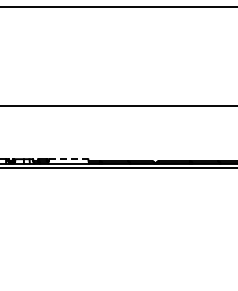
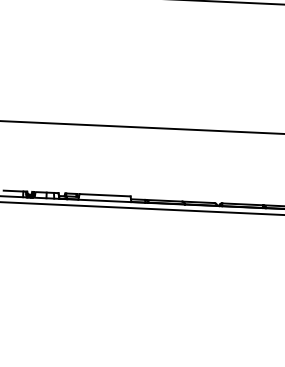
line: (68, 159) -> (104, 195), dashed -> solid

